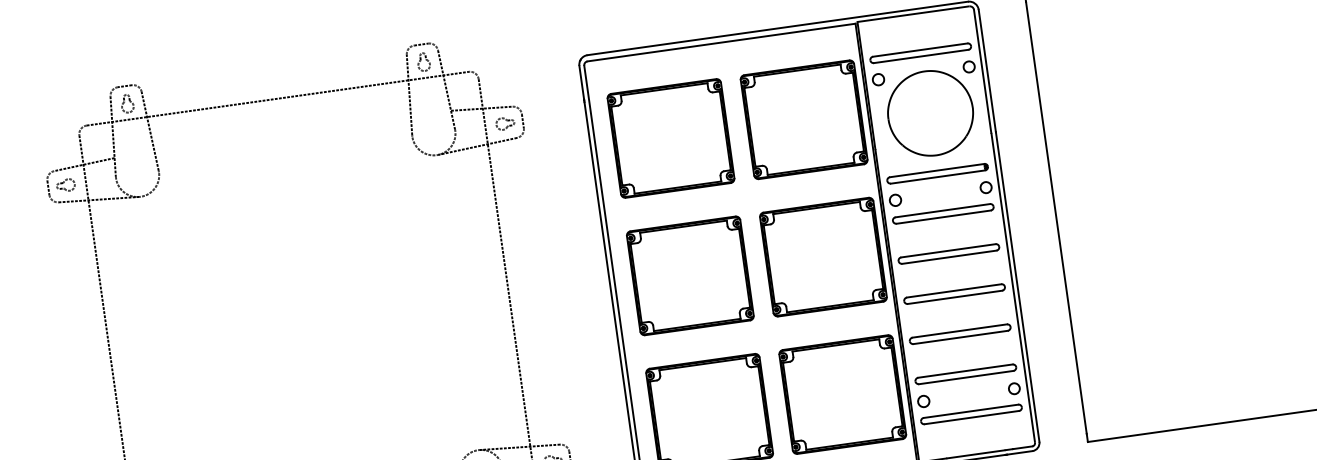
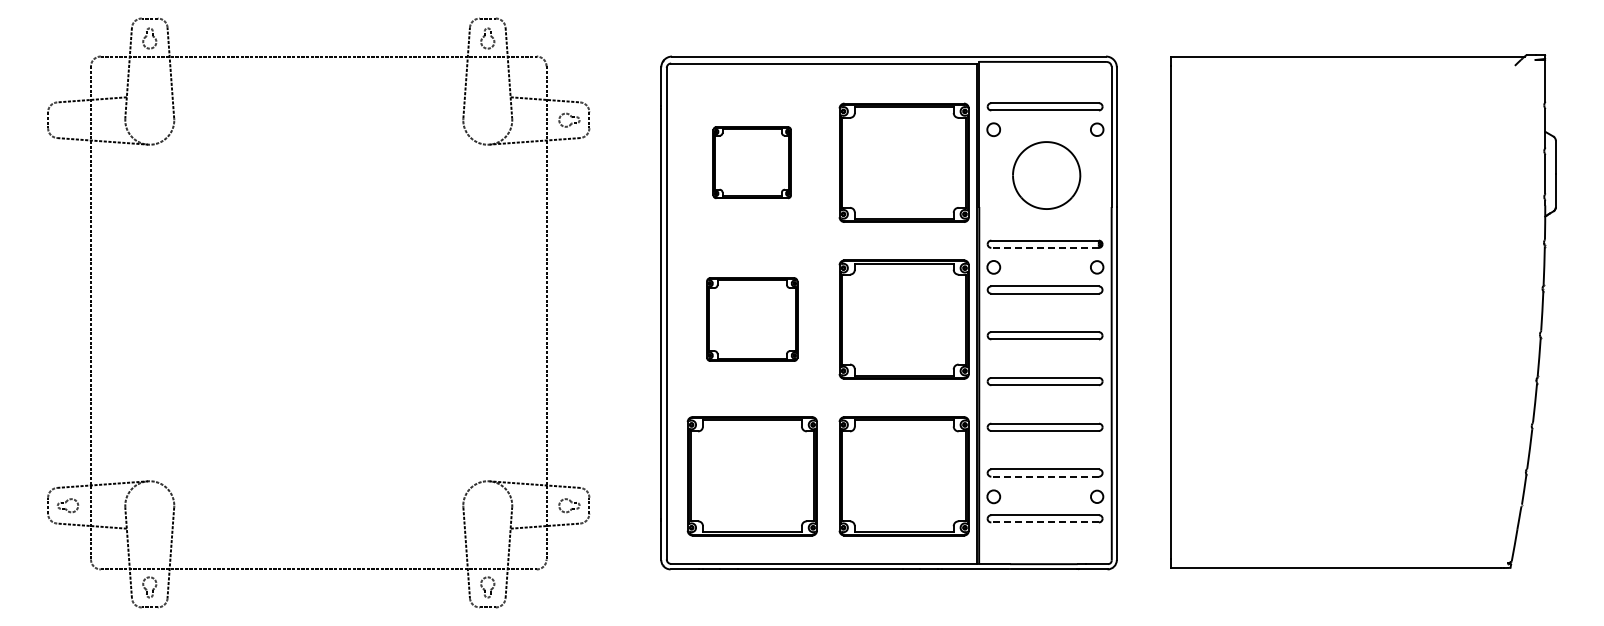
part: (930, 113) -> (1046, 175), size x0.7
part: (670, 138) -> (751, 162), size x0.6
line: (938, 176) -> (1045, 247), solid -> dashed
part: (66, 184) -> (68, 119), removed
part: (689, 275) -> (751, 319), size x0.7
line: (966, 377) -> (1045, 476), solid -> dashed
line: (972, 417) -> (1045, 522), solid -> dashed

